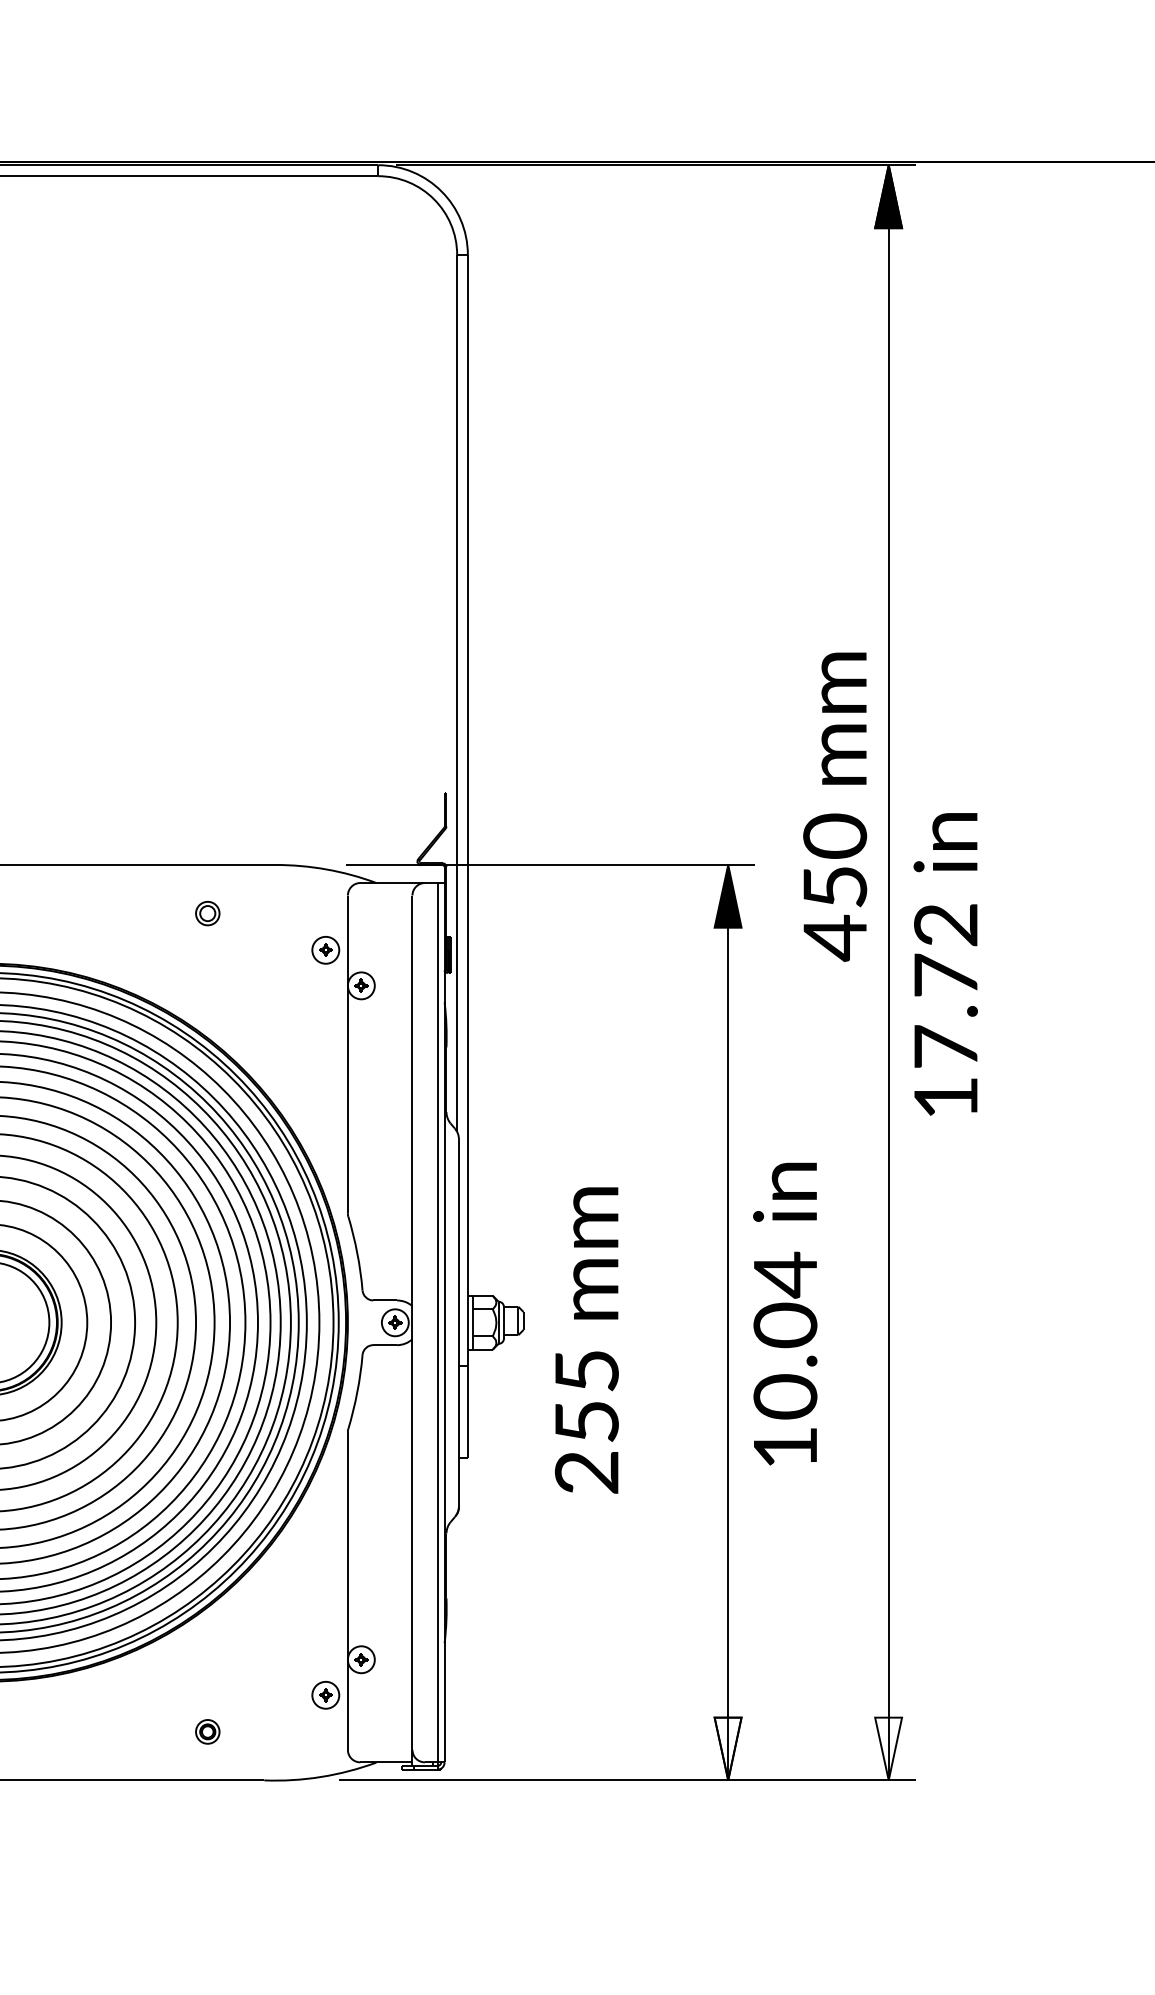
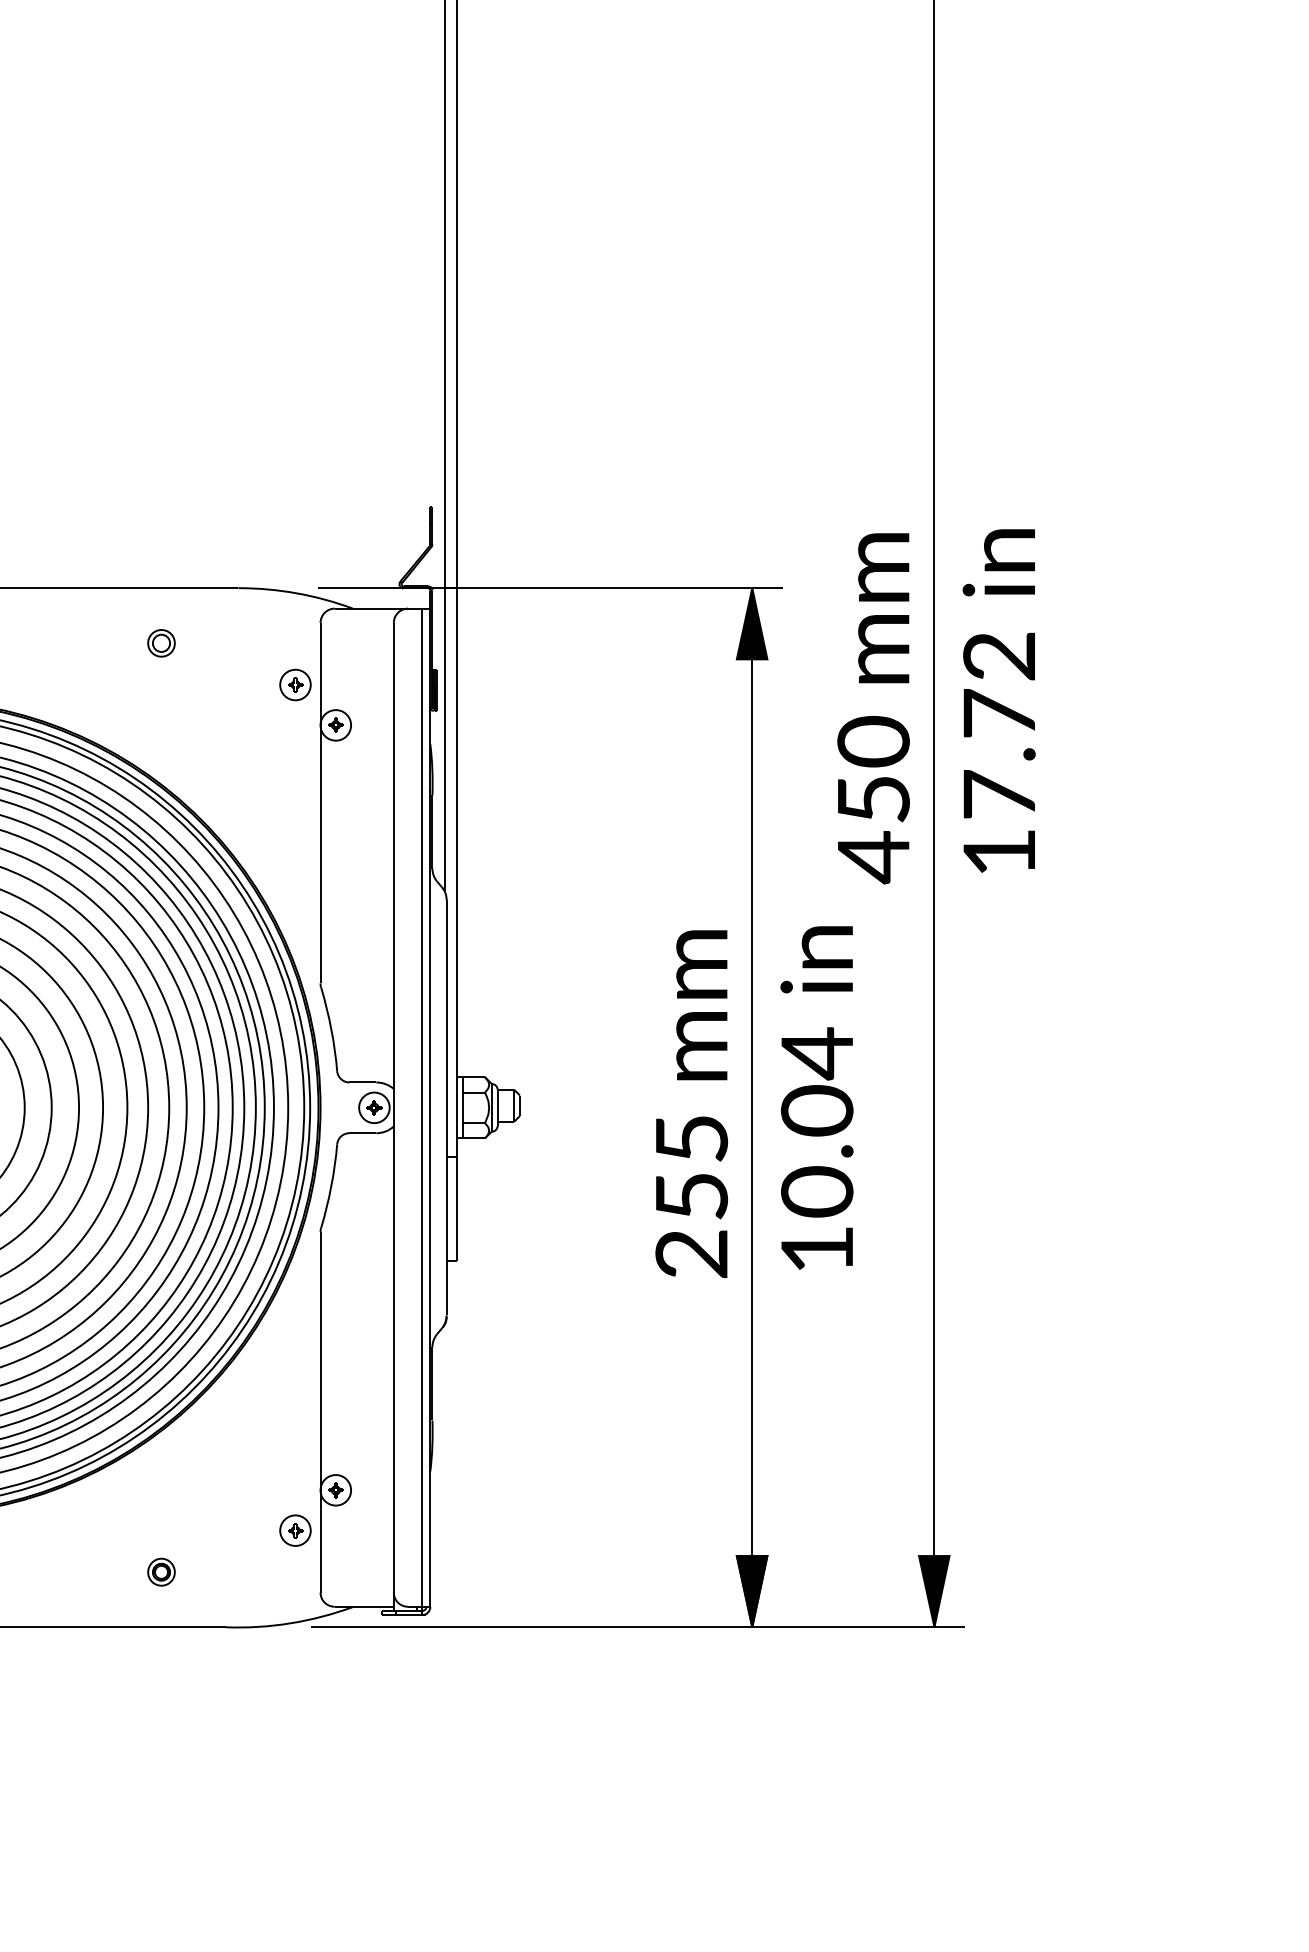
text: (835, 806) -> (874, 707), moved
text: (586, 1340) -> (691, 1104), moved
fill: (727, 1748) -> (751, 1591), added
fill: (888, 1748) -> (934, 1591), added

